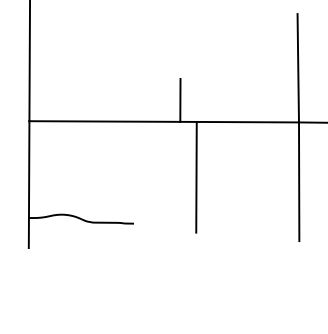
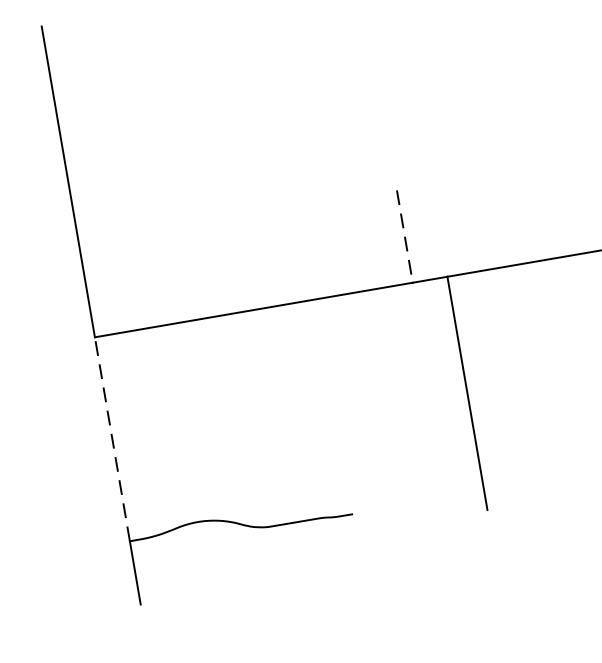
line: (180, 99) -> (404, 235), solid -> dashed
line: (29, 169) -> (112, 438), solid -> dashed

